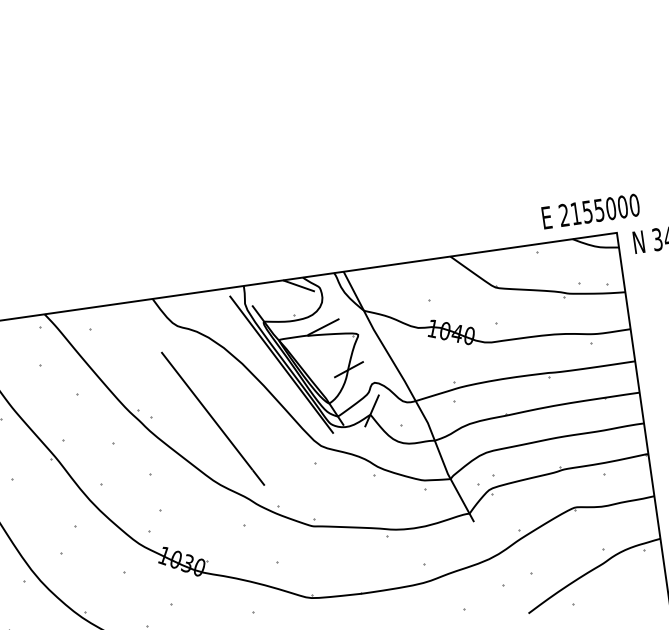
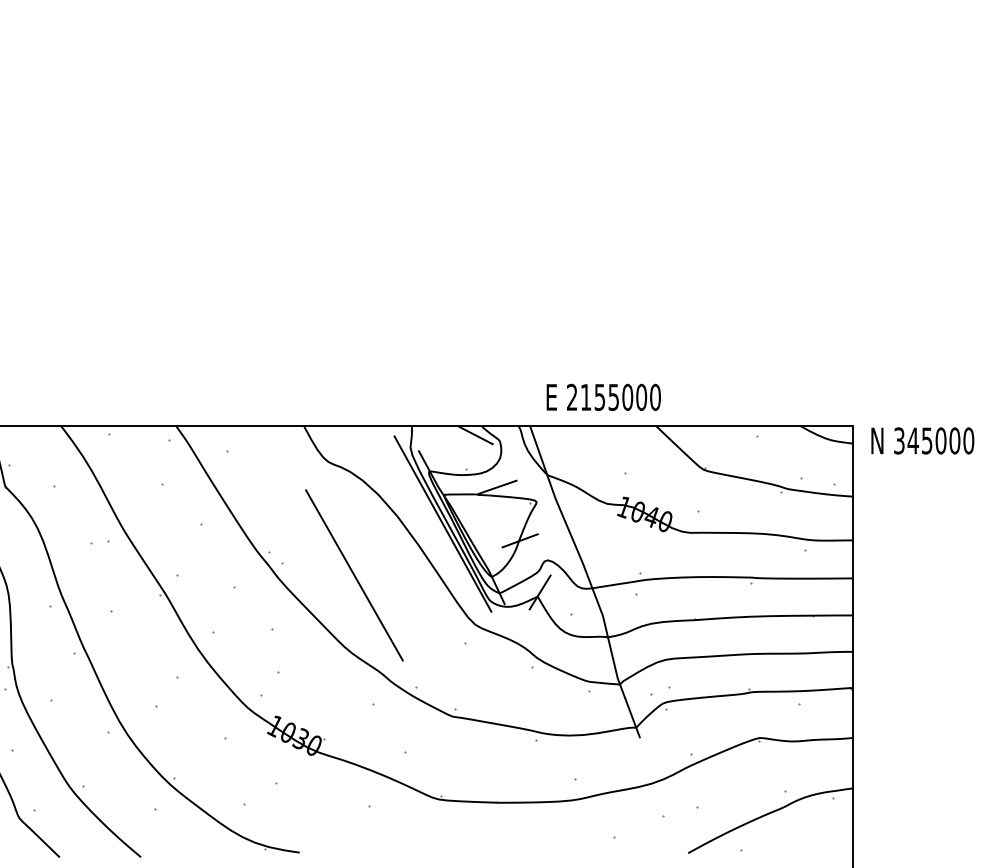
text: (590, 210) -> (603, 396), moved

